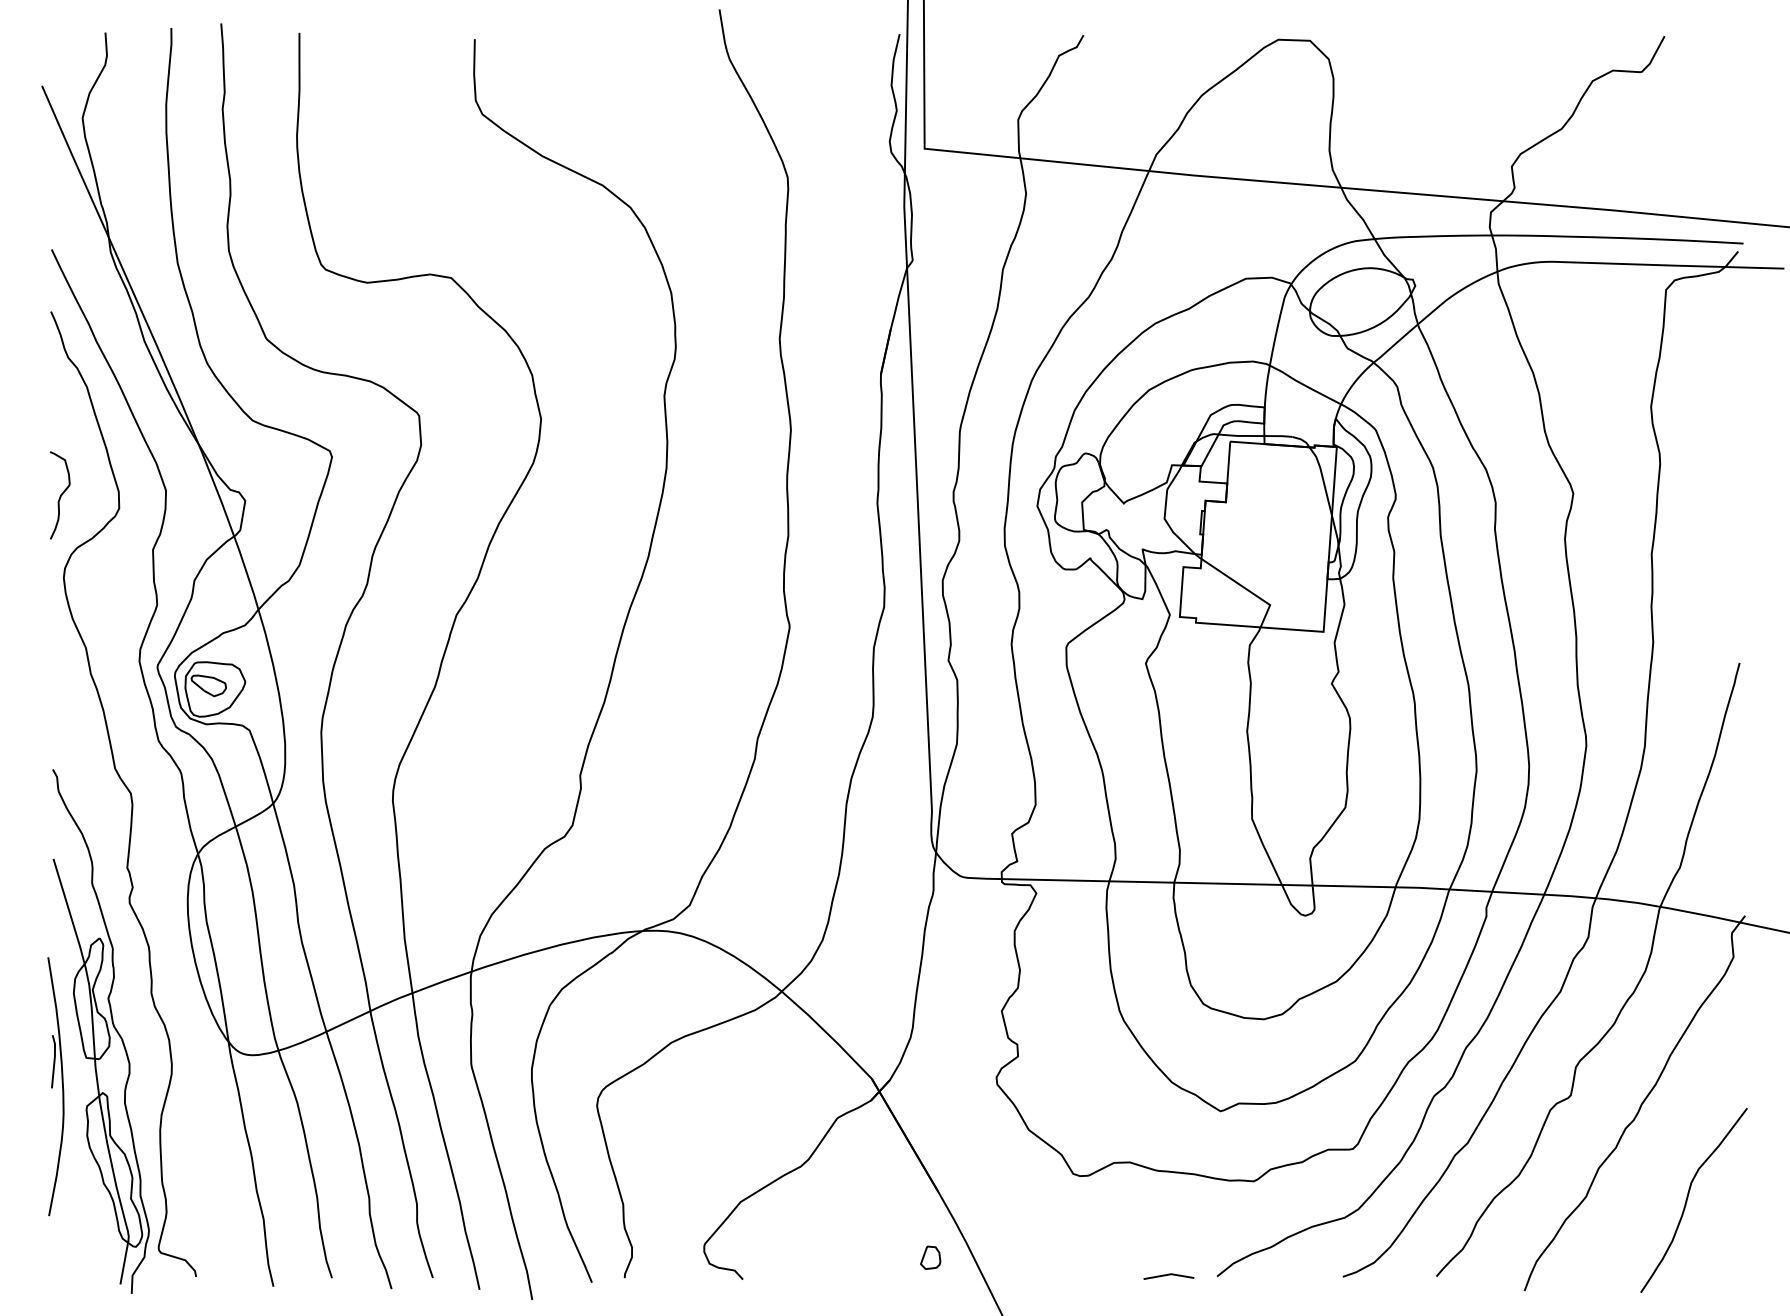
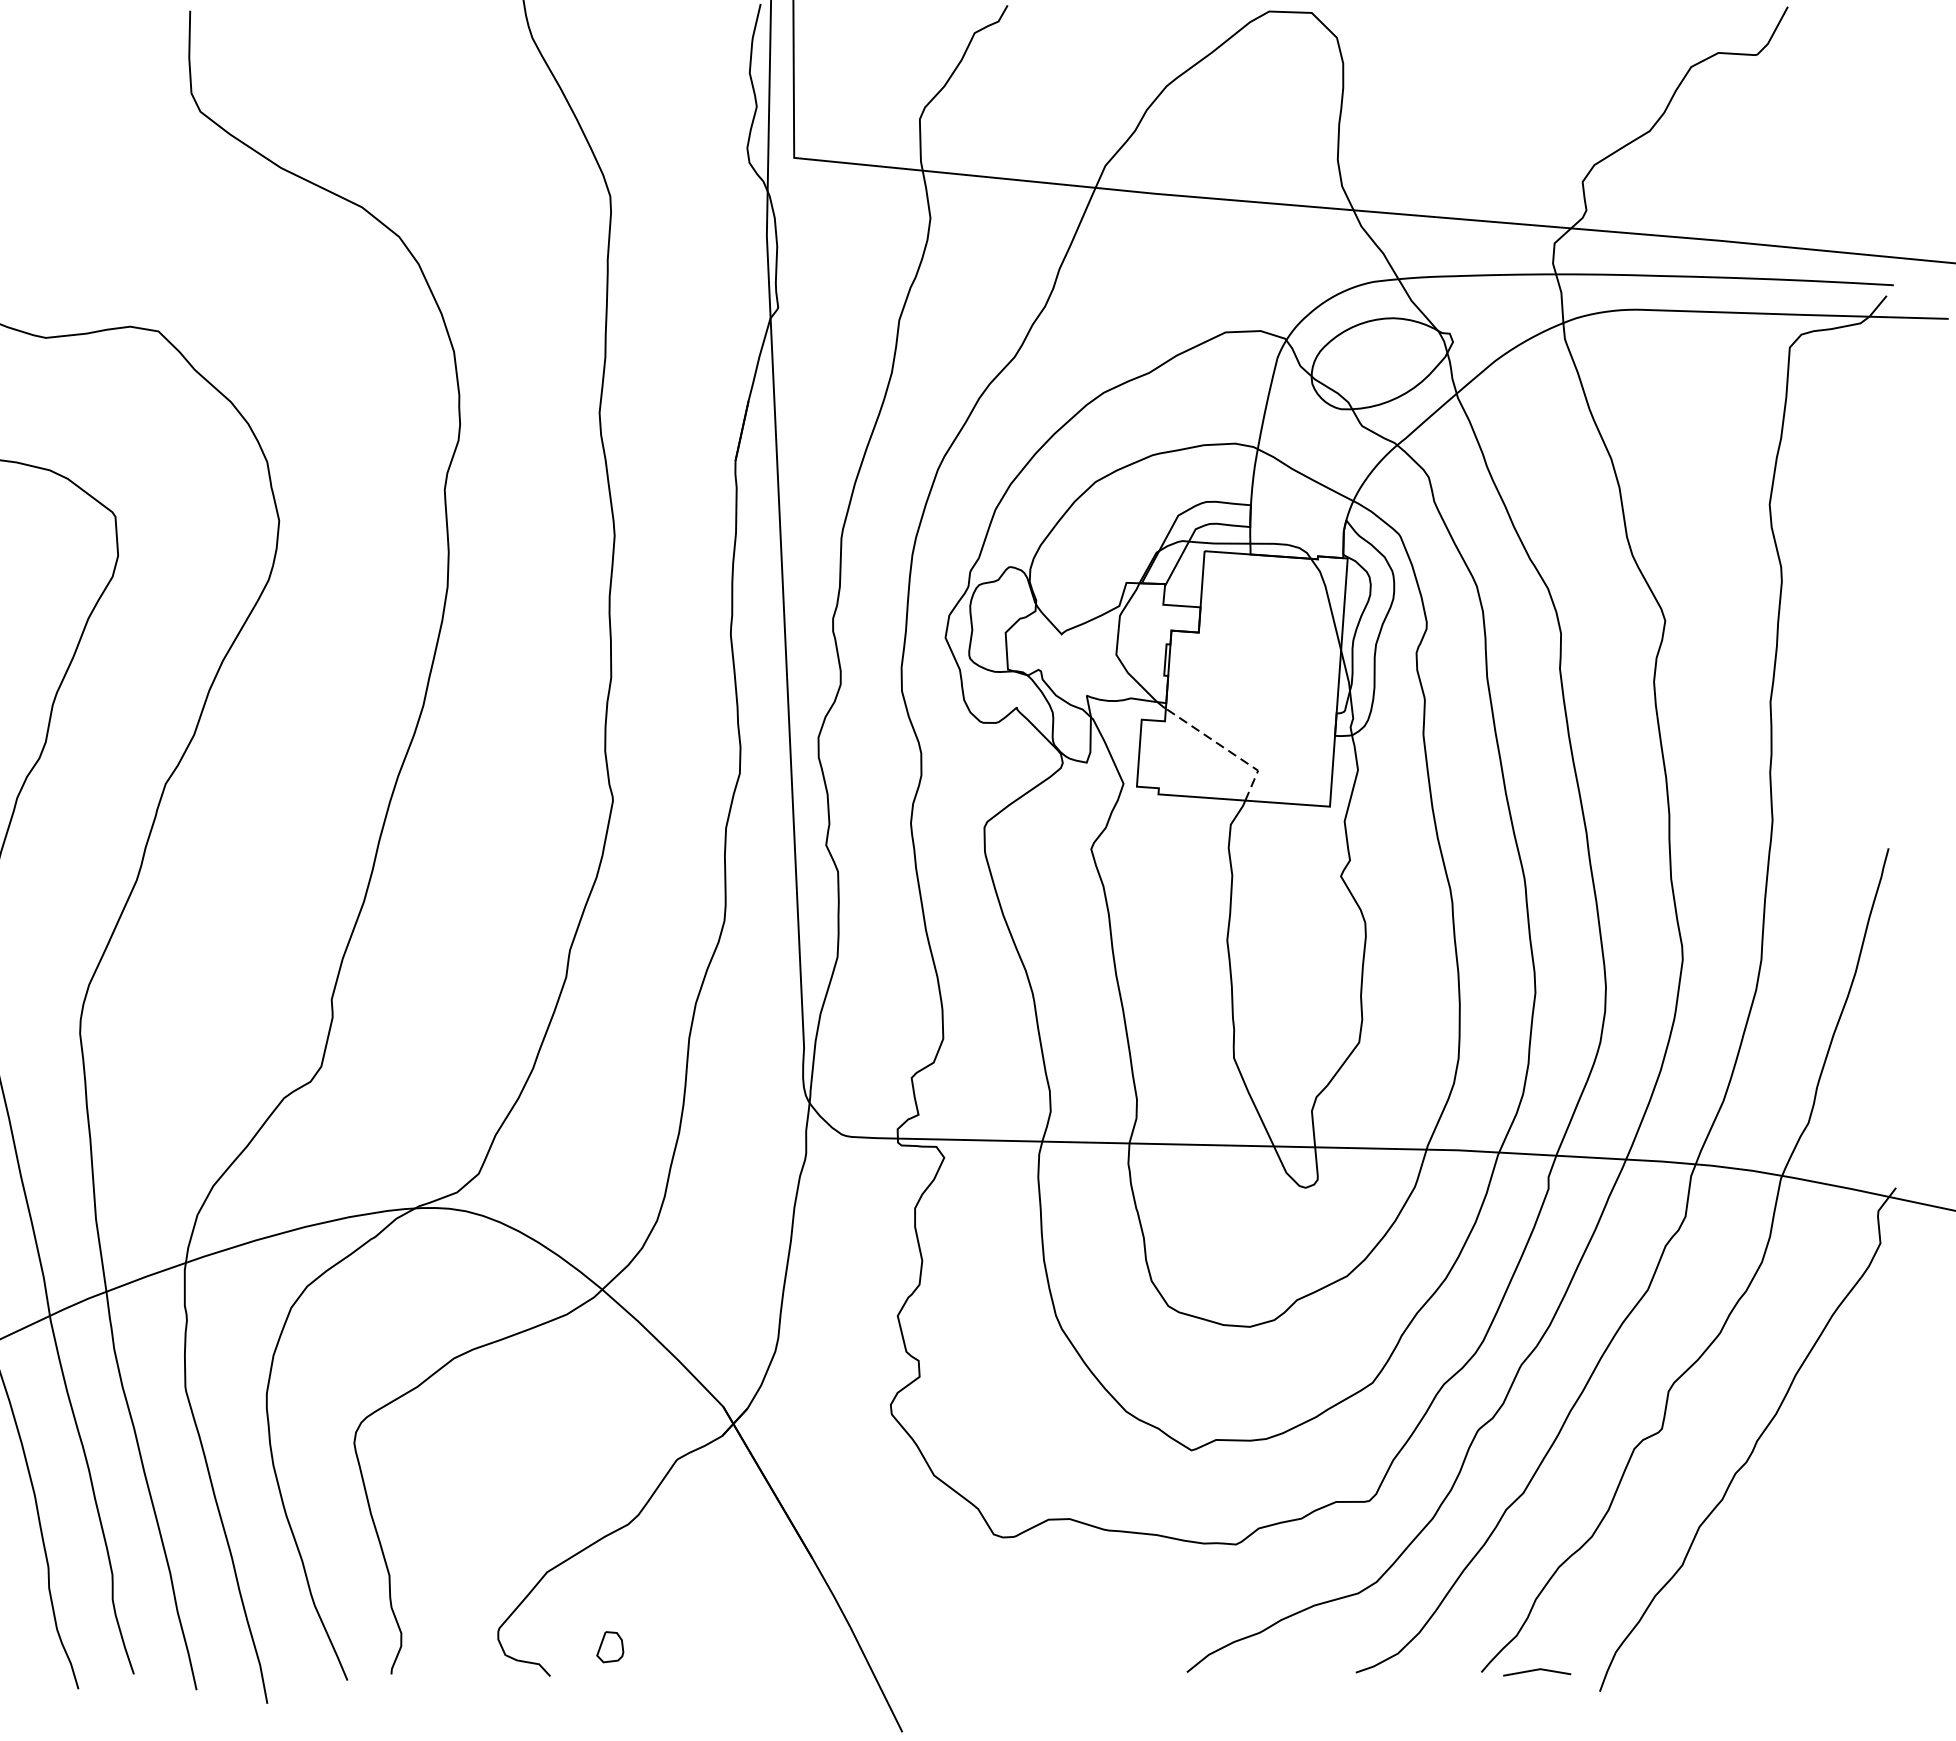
line: (1246, 588) -> (1226, 748), solid -> dashed
curve: (1688, 1198) -> (1819, 1567), removed
part: (930, 1257) -> (610, 1646), moved
line: (1168, 1275) -> (1536, 1670), moved

